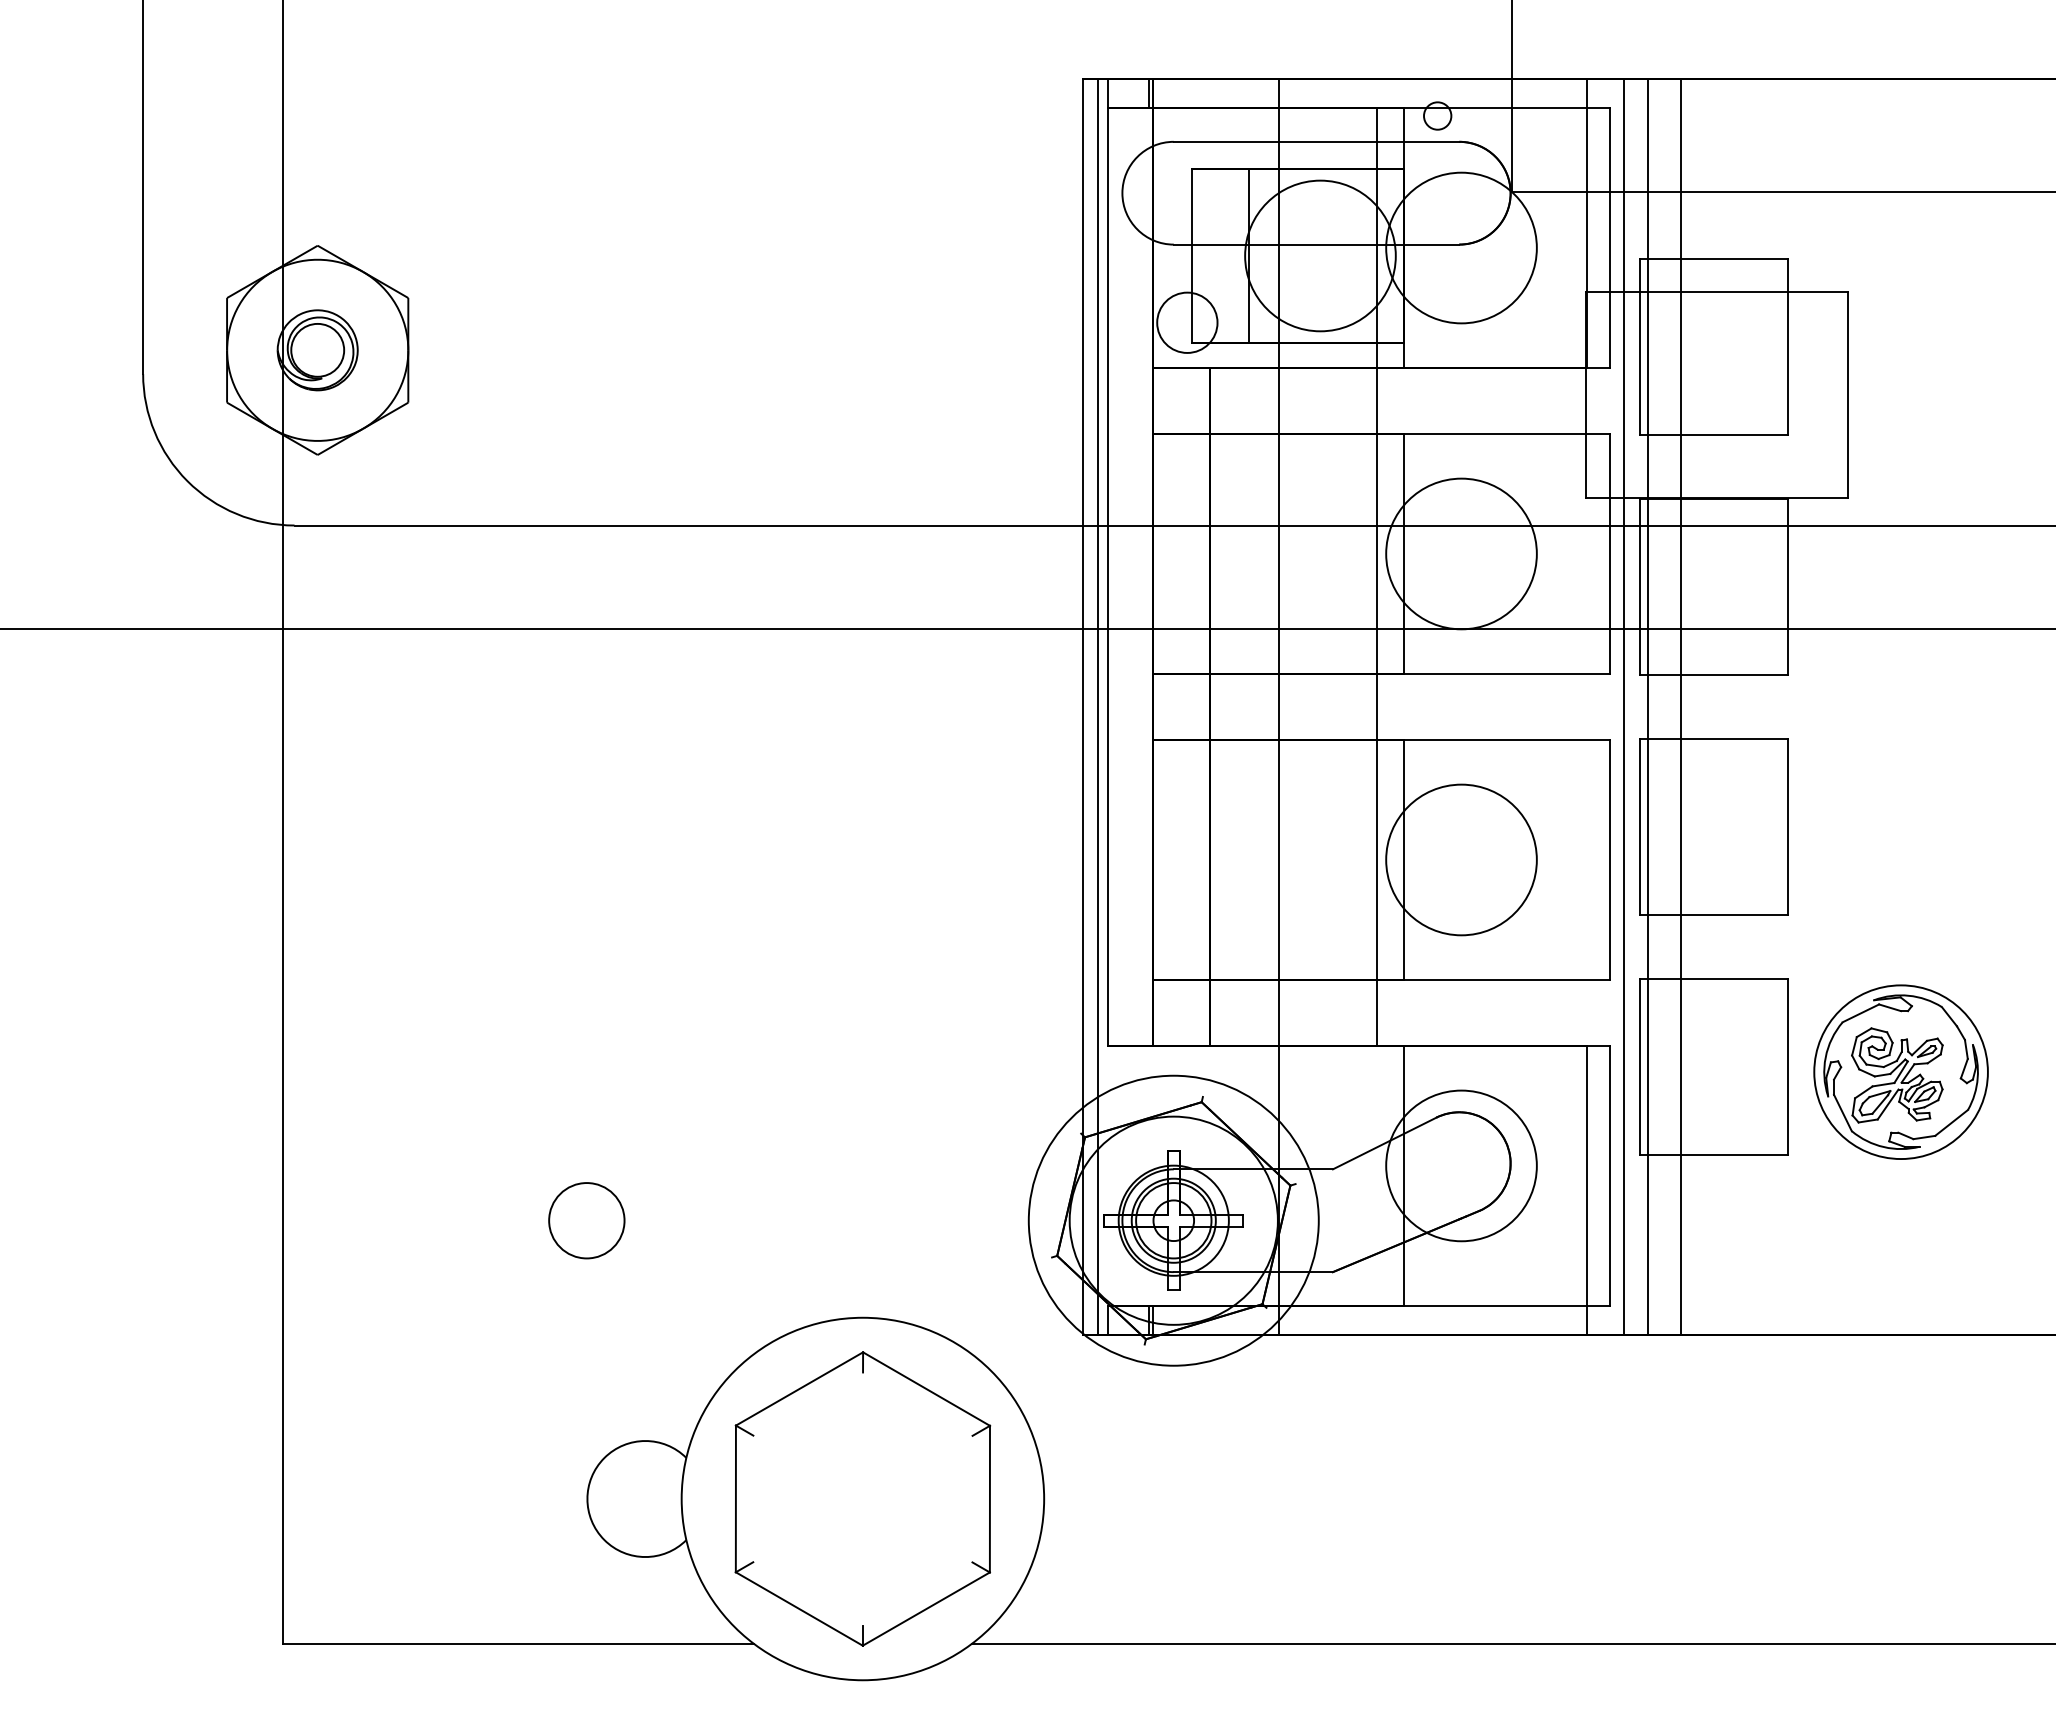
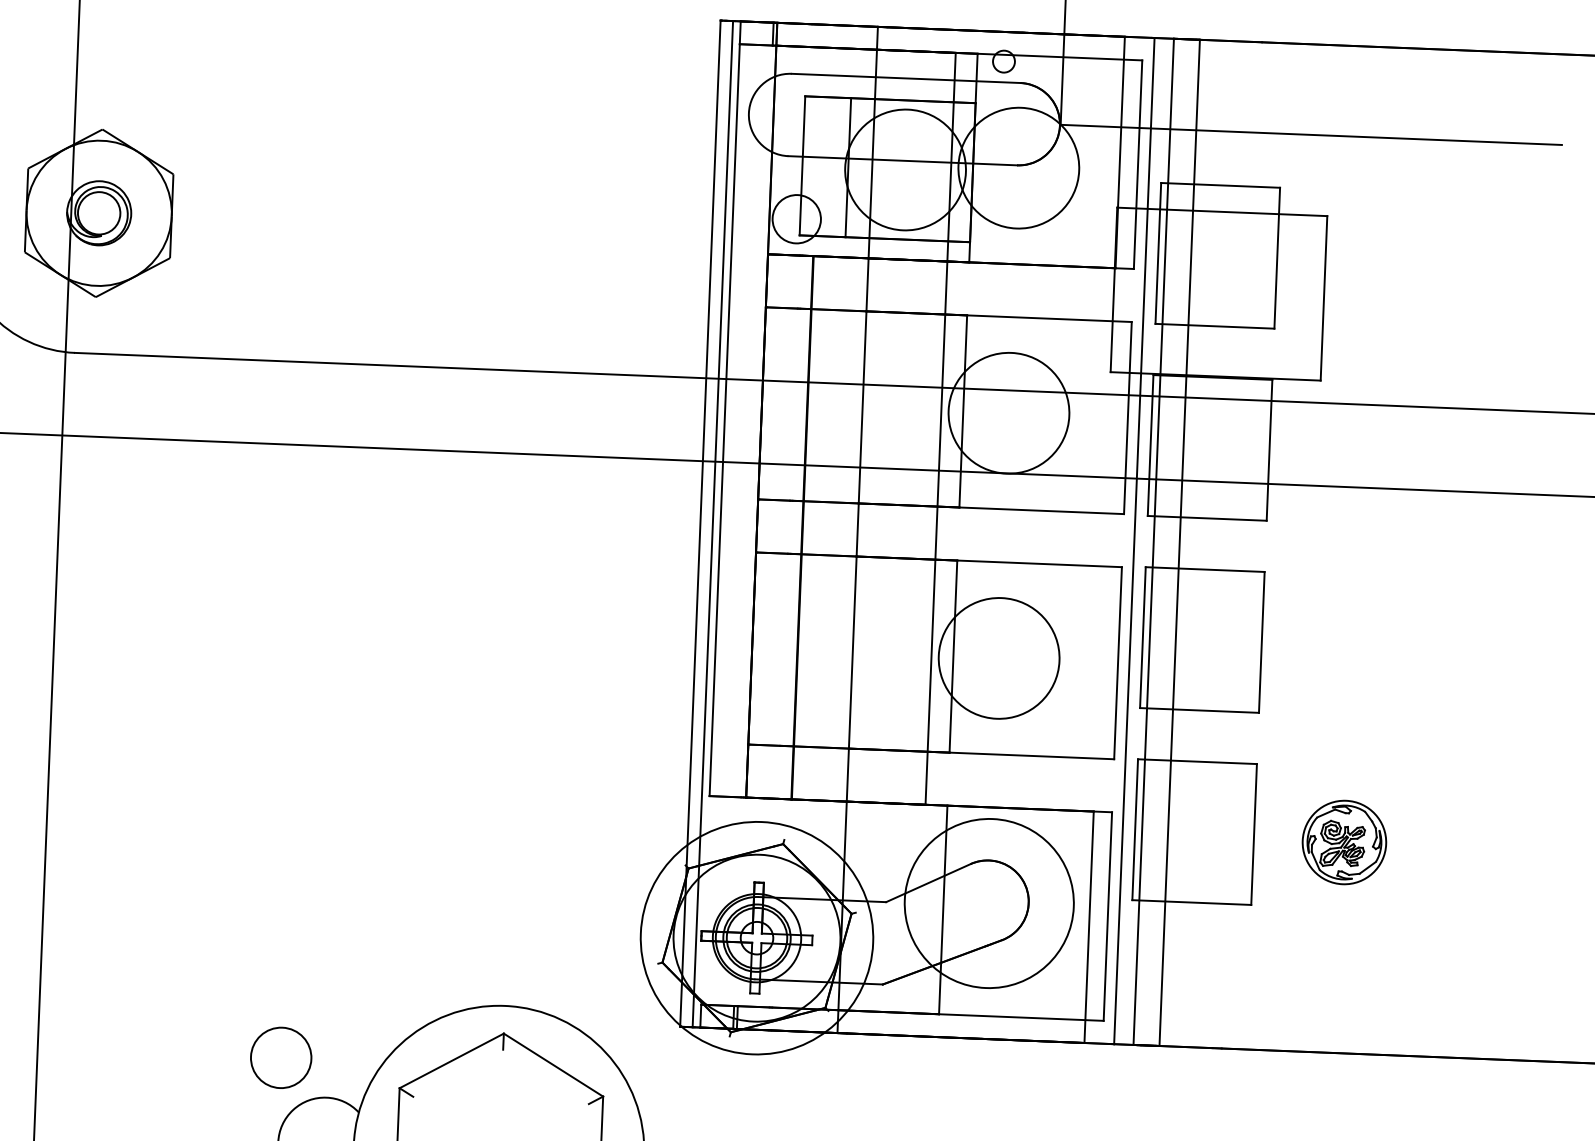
part: (1900, 1071) -> (1344, 842), size x0.6
circle: (1461, 1165) -> (989, 903), size x1.4
circle: (586, 1220) -> (280, 1057), moved

